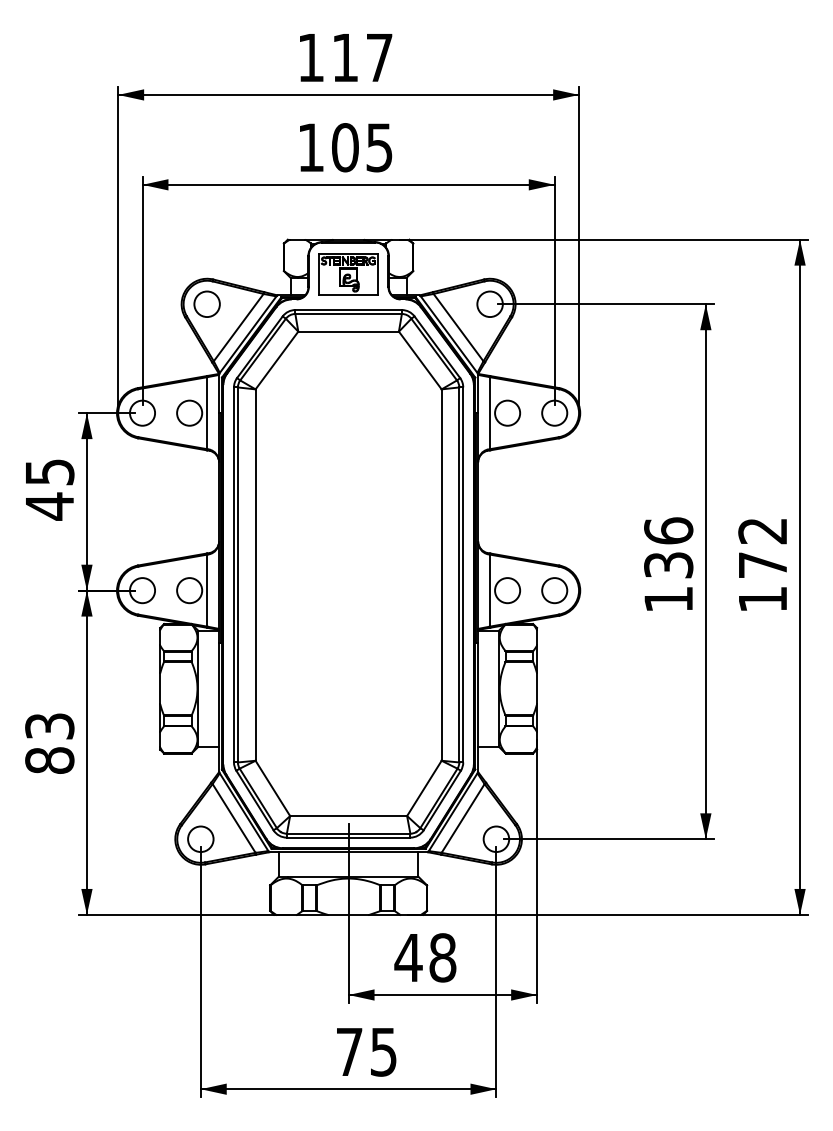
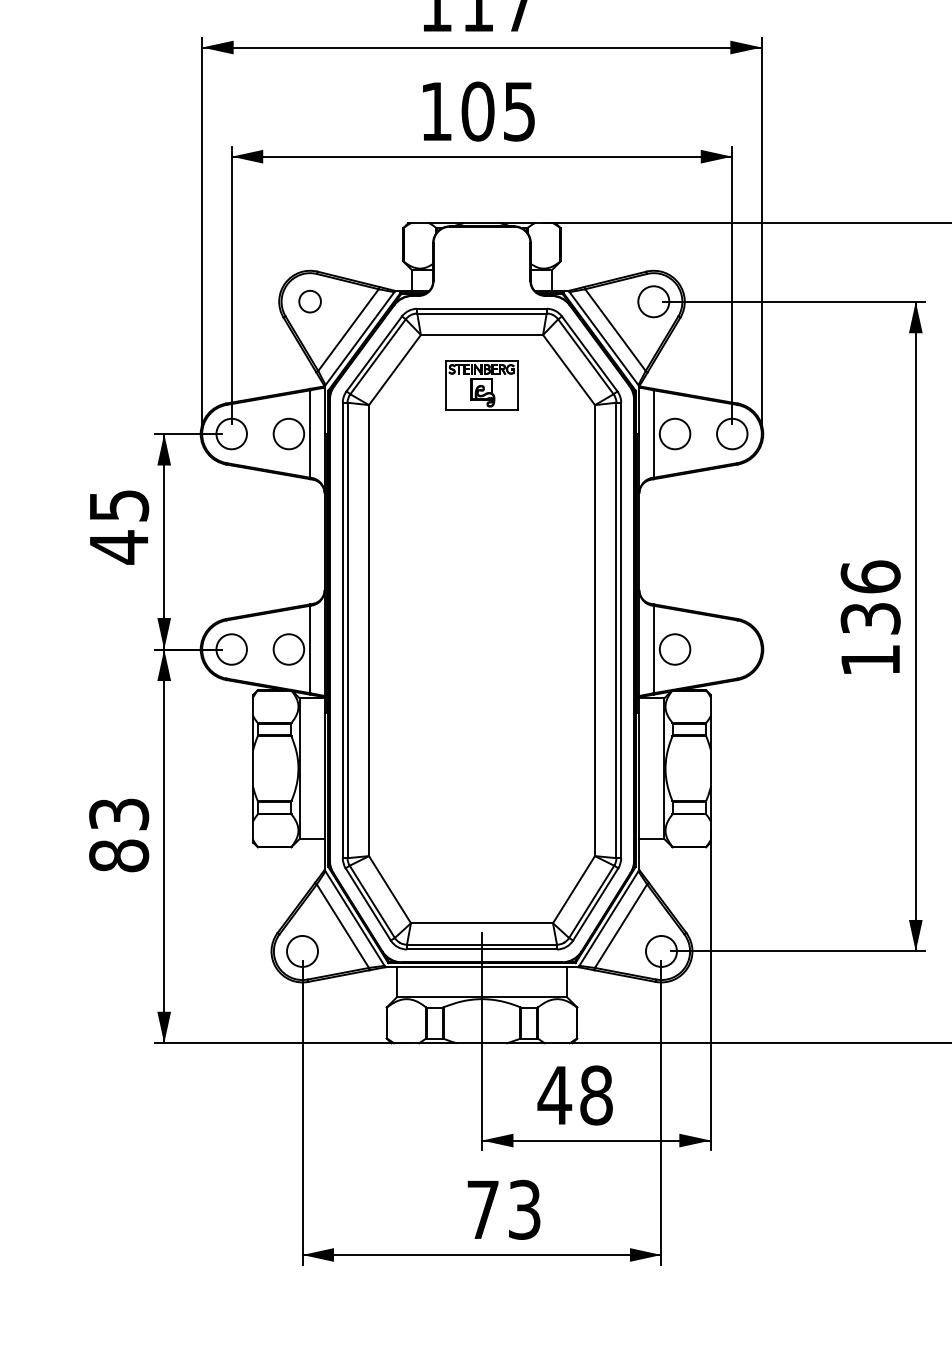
part: (348, 274) -> (481, 385), moved
circle: (206, 303) -> (309, 300), size x0.7
circle: (554, 590) -> (732, 649), removed
text: (383, 1051) -> (524, 1209), 75 -> 73

